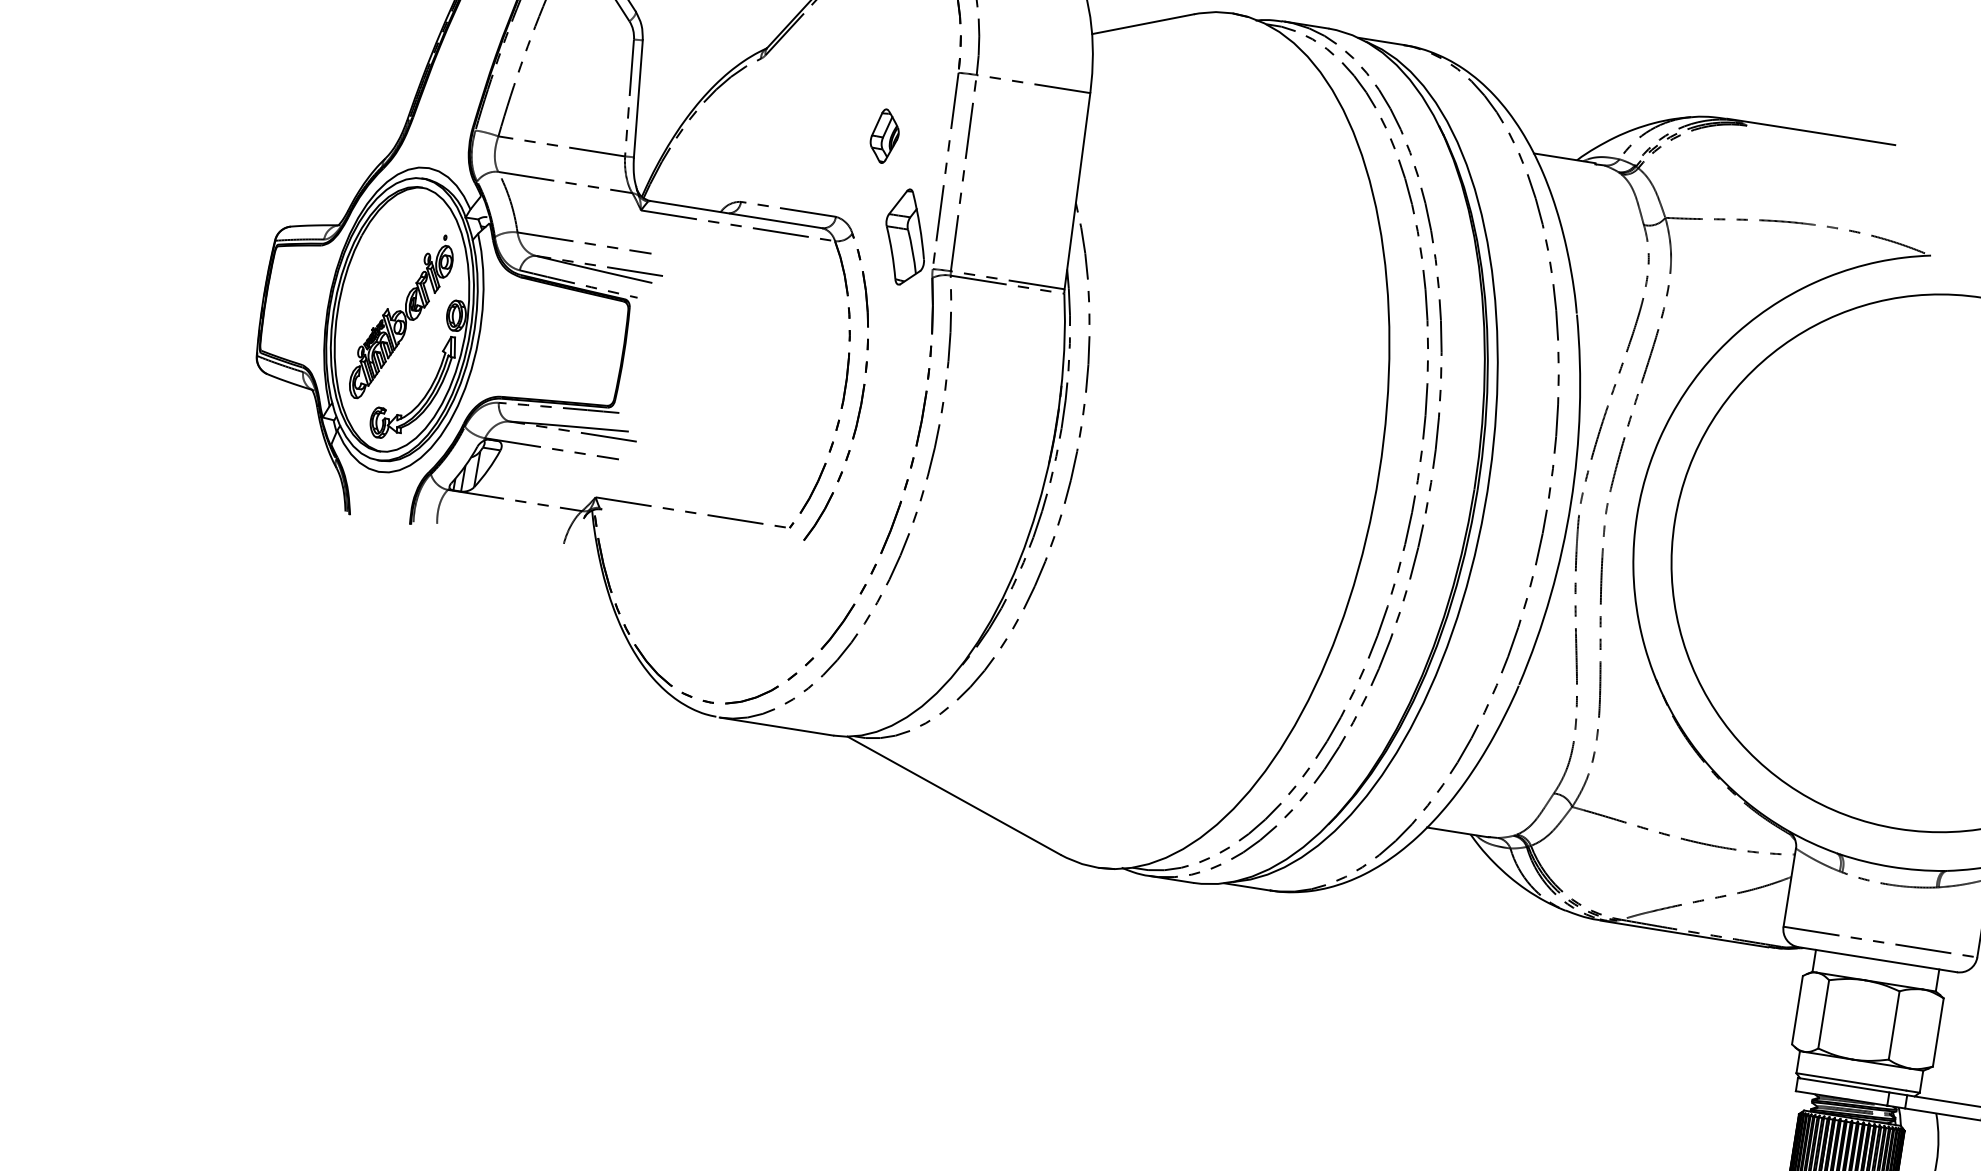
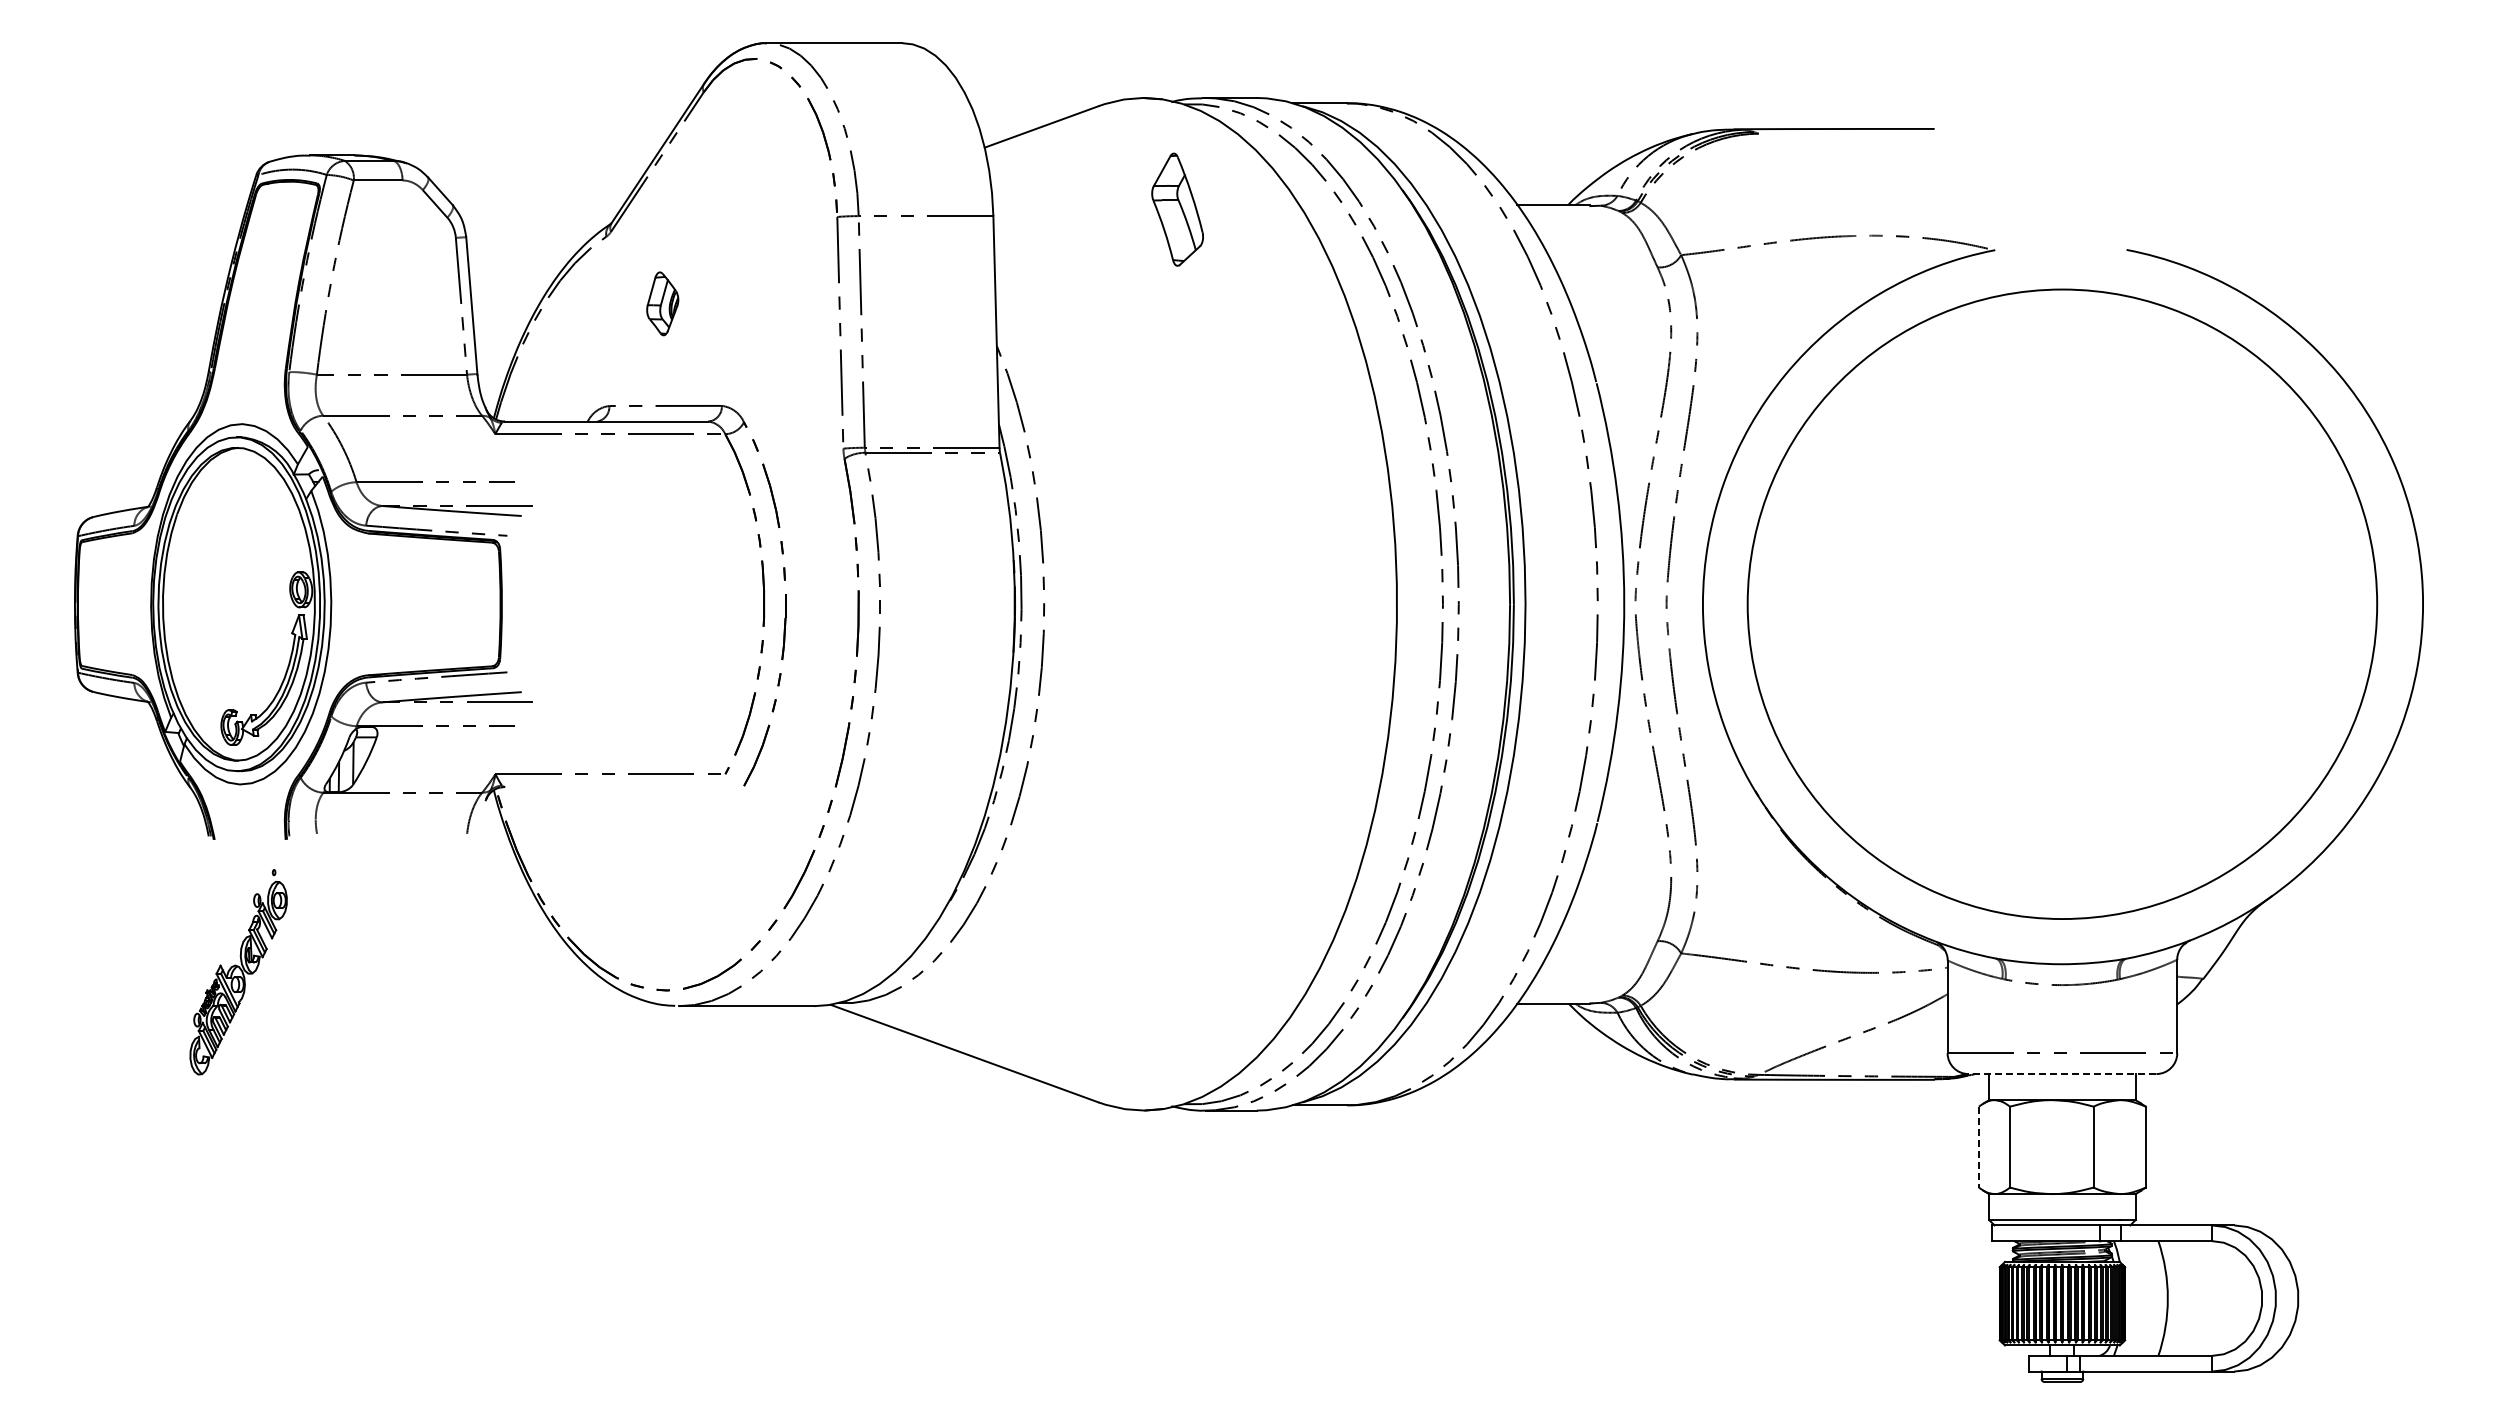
part: (884, 136) -> (662, 303), moved
part: (905, 237) -> (1177, 209), moved
part: (401, 317) -> (238, 972), moved
line: (1877, 960) -> (2062, 1074), solid -> dashed
line: (1797, 1010) -> (1978, 1147), solid -> dashed

